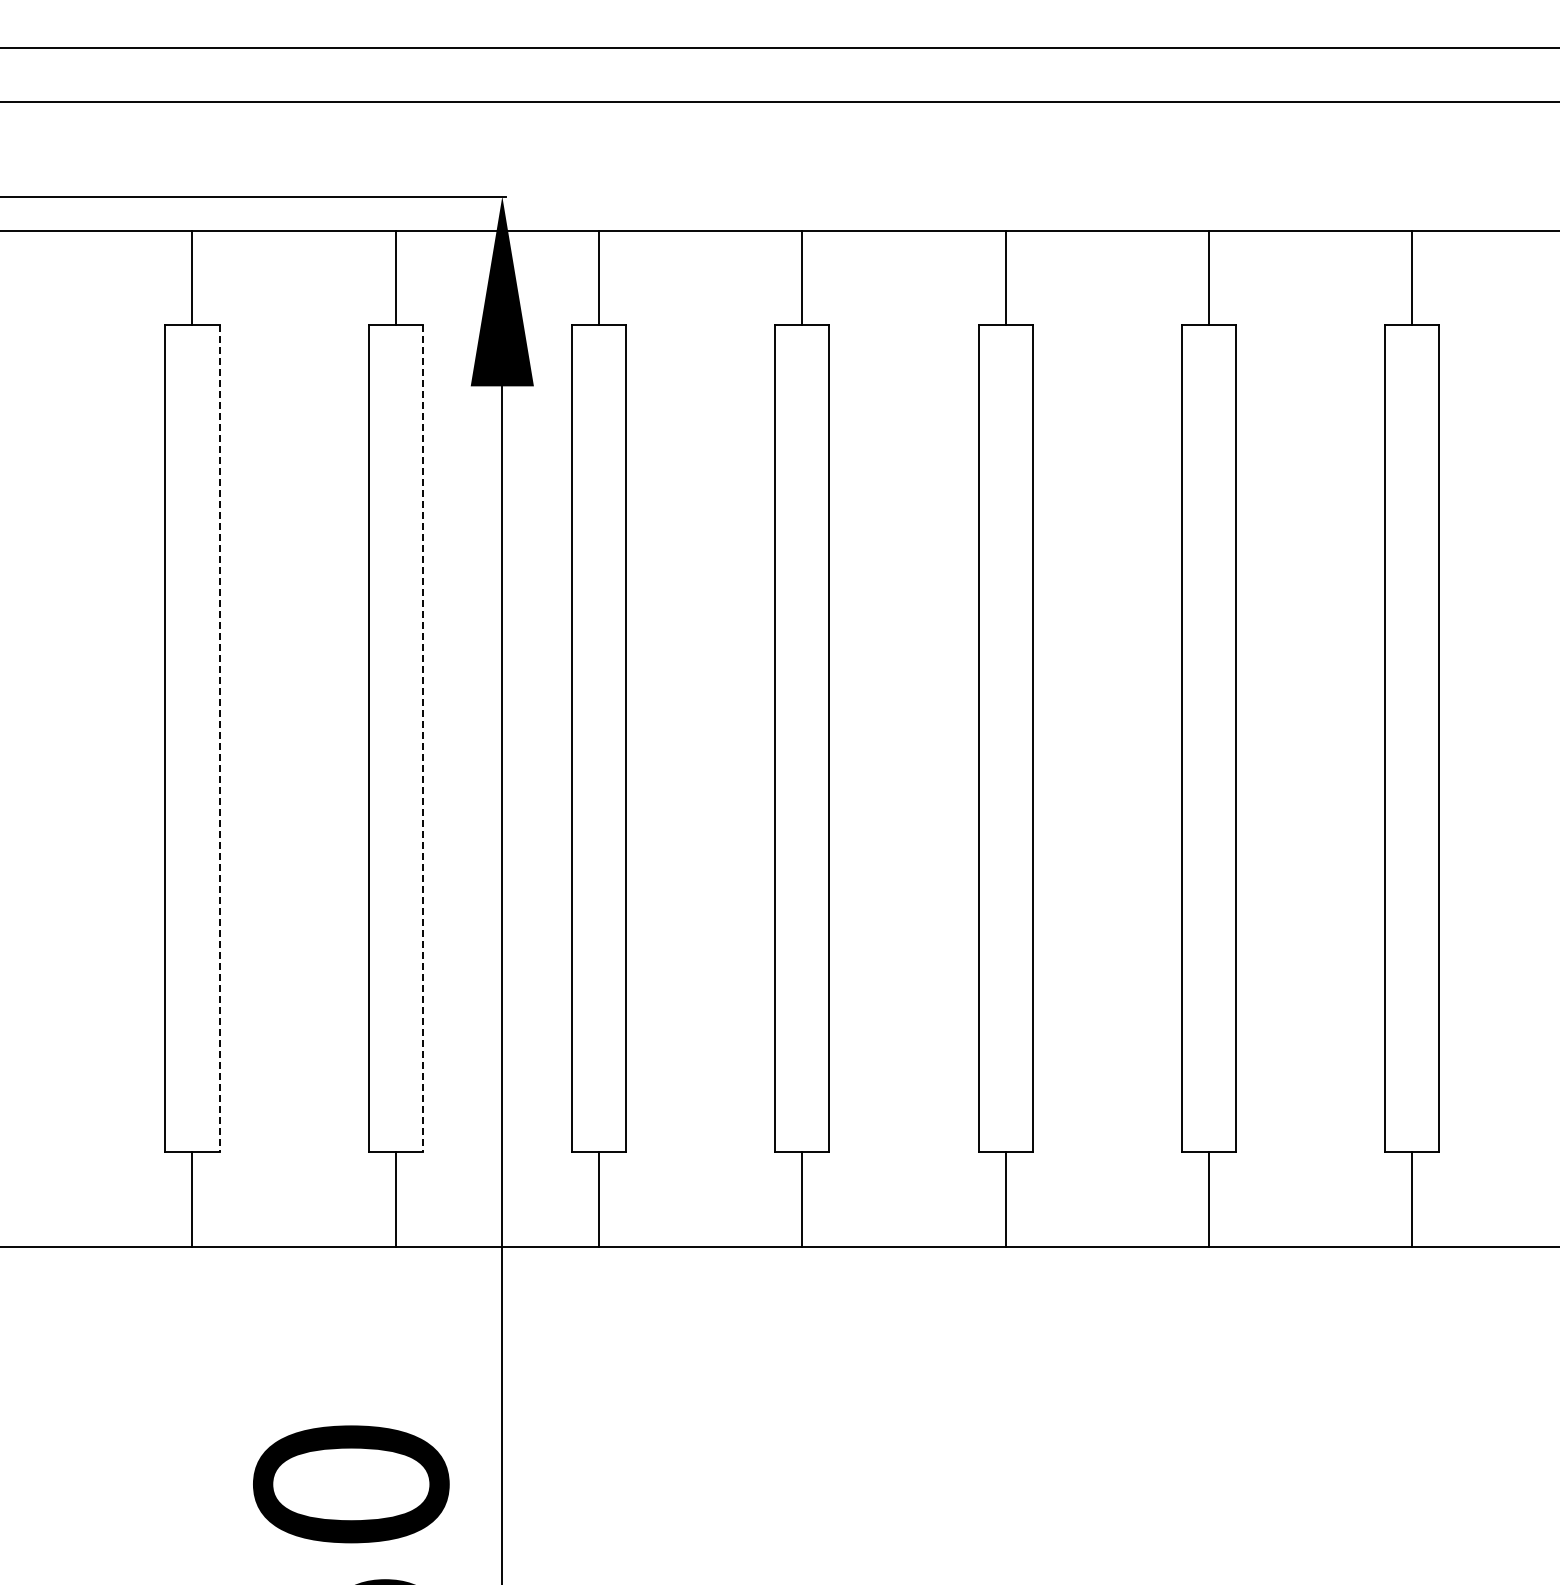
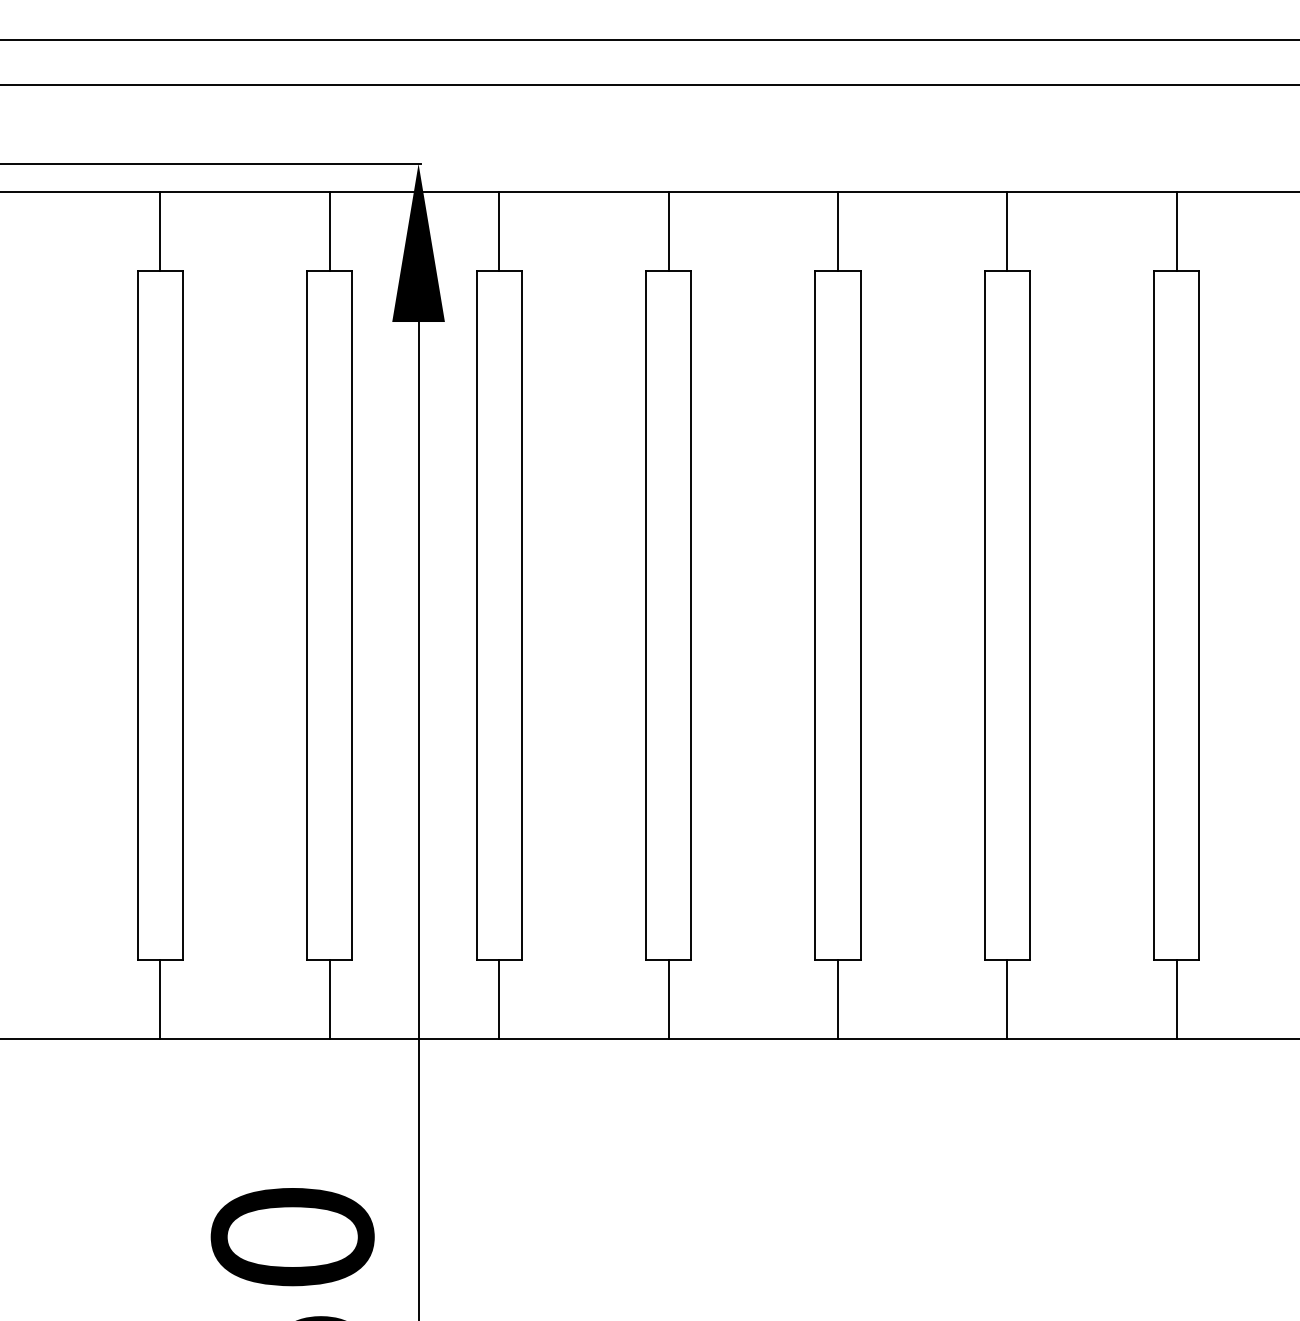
line: (219, 739) -> (182, 616), dashed -> solid
line: (422, 739) -> (352, 616), dashed -> solid

